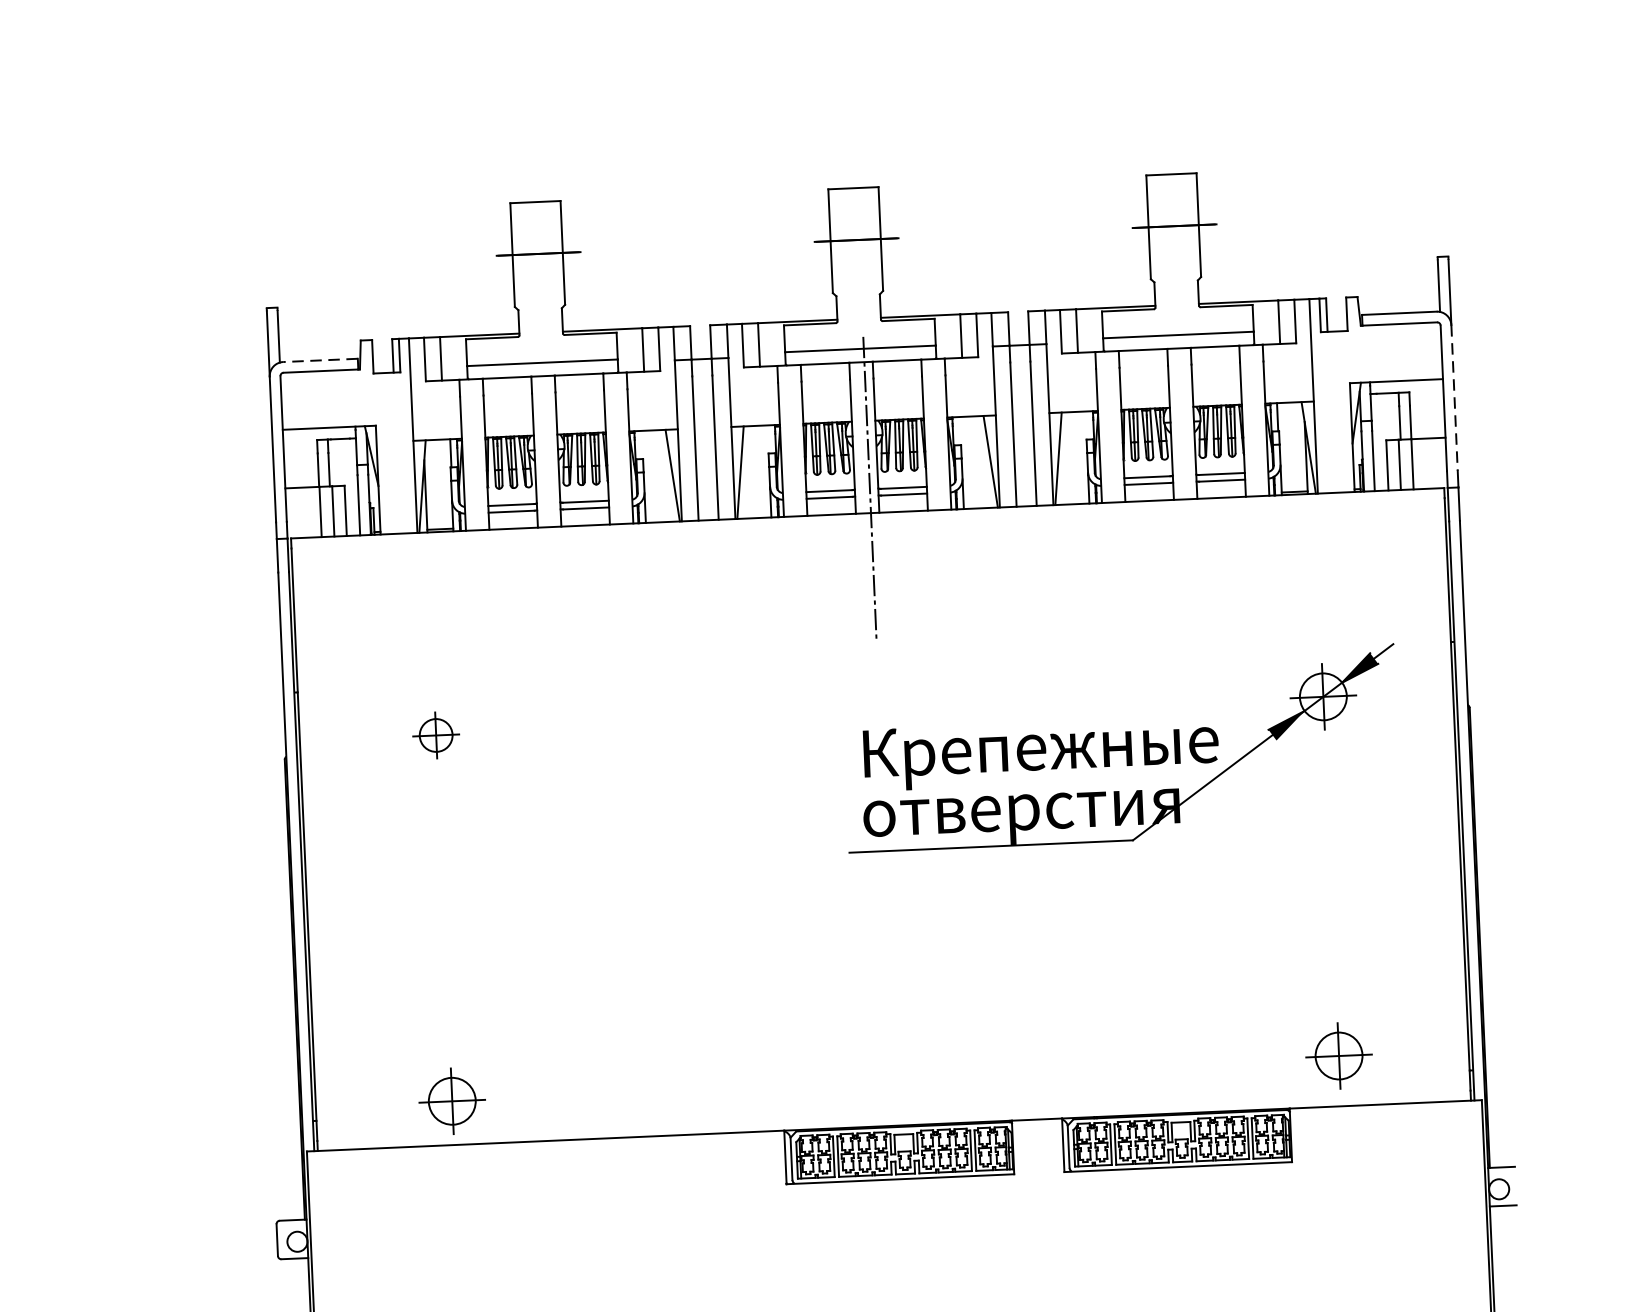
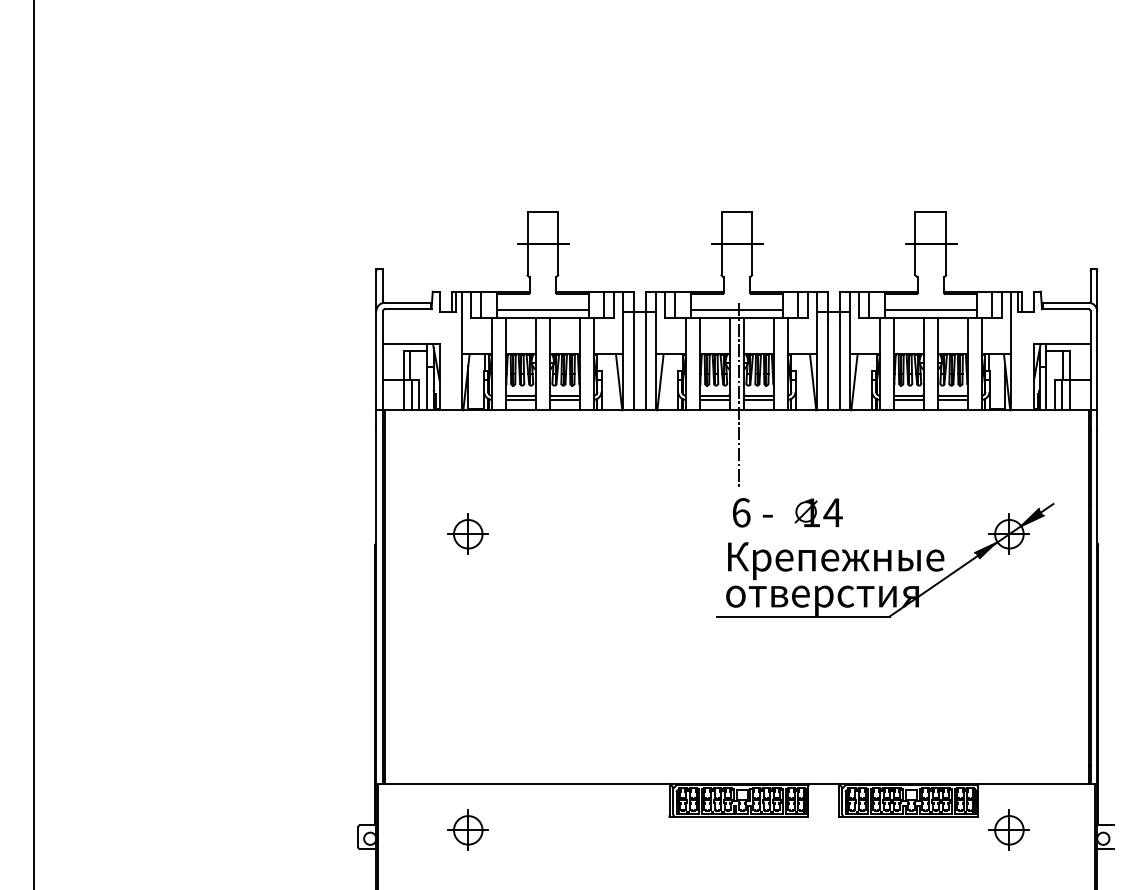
line: (320, 360) -> (407, 302), dashed -> solid
line: (1455, 399) -> (1097, 356), dashed -> solid
part: (971, 676) -> (795, 512), added
part: (434, 734) -> (467, 533), size x1.43
part: (1337, 1054) -> (1008, 829), moved
part: (450, 1099) -> (467, 829), moved

